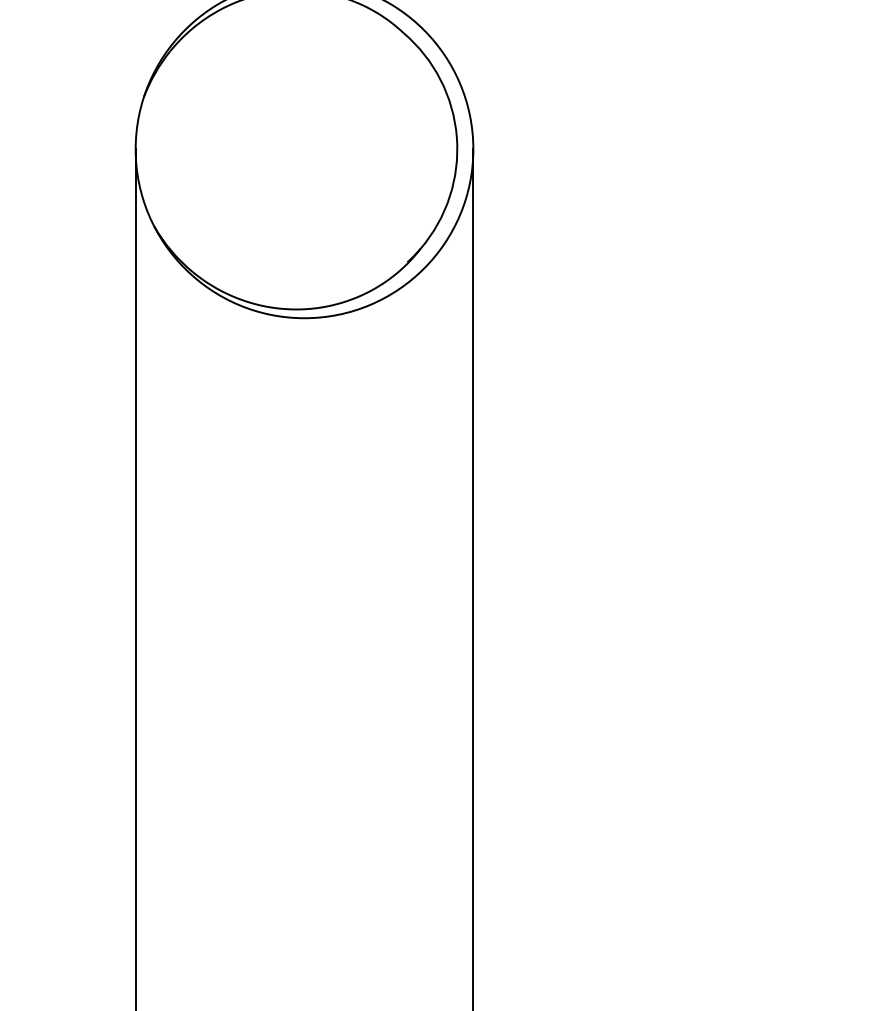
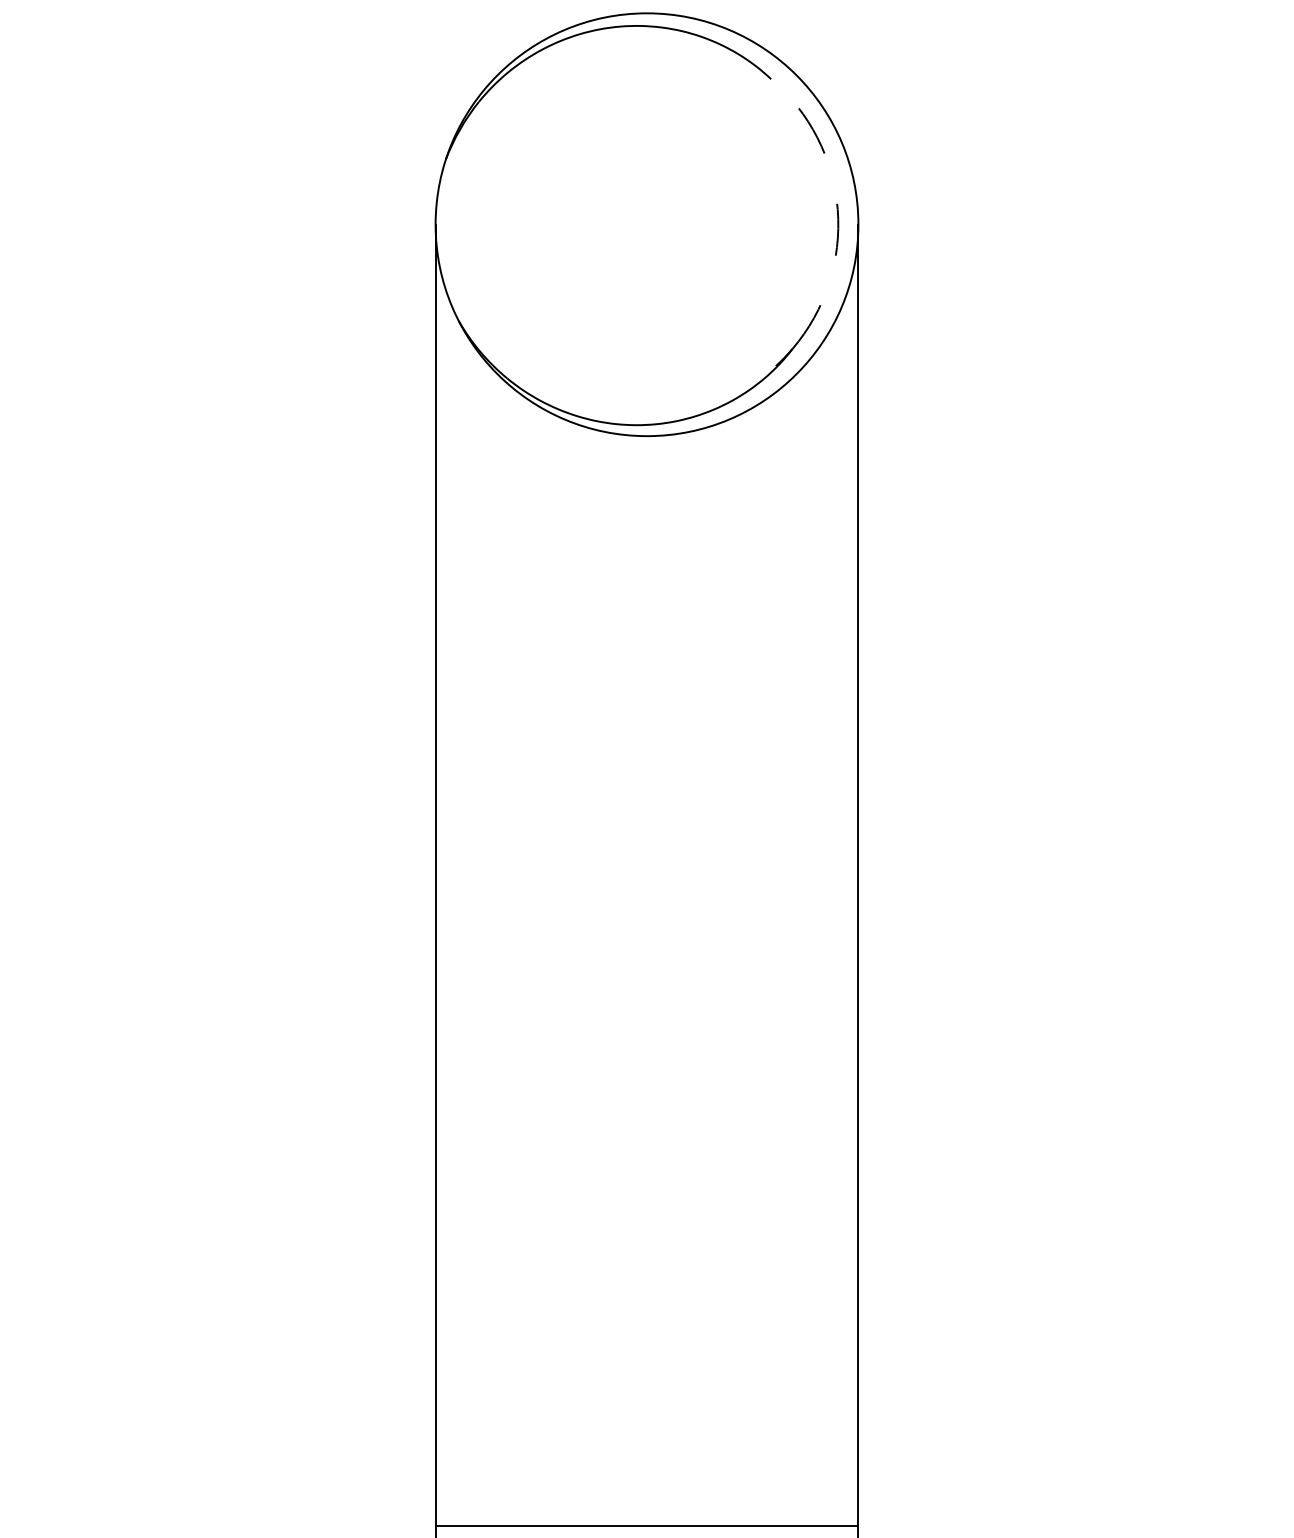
arc: (456, 137) -> (837, 209), solid -> dashed

